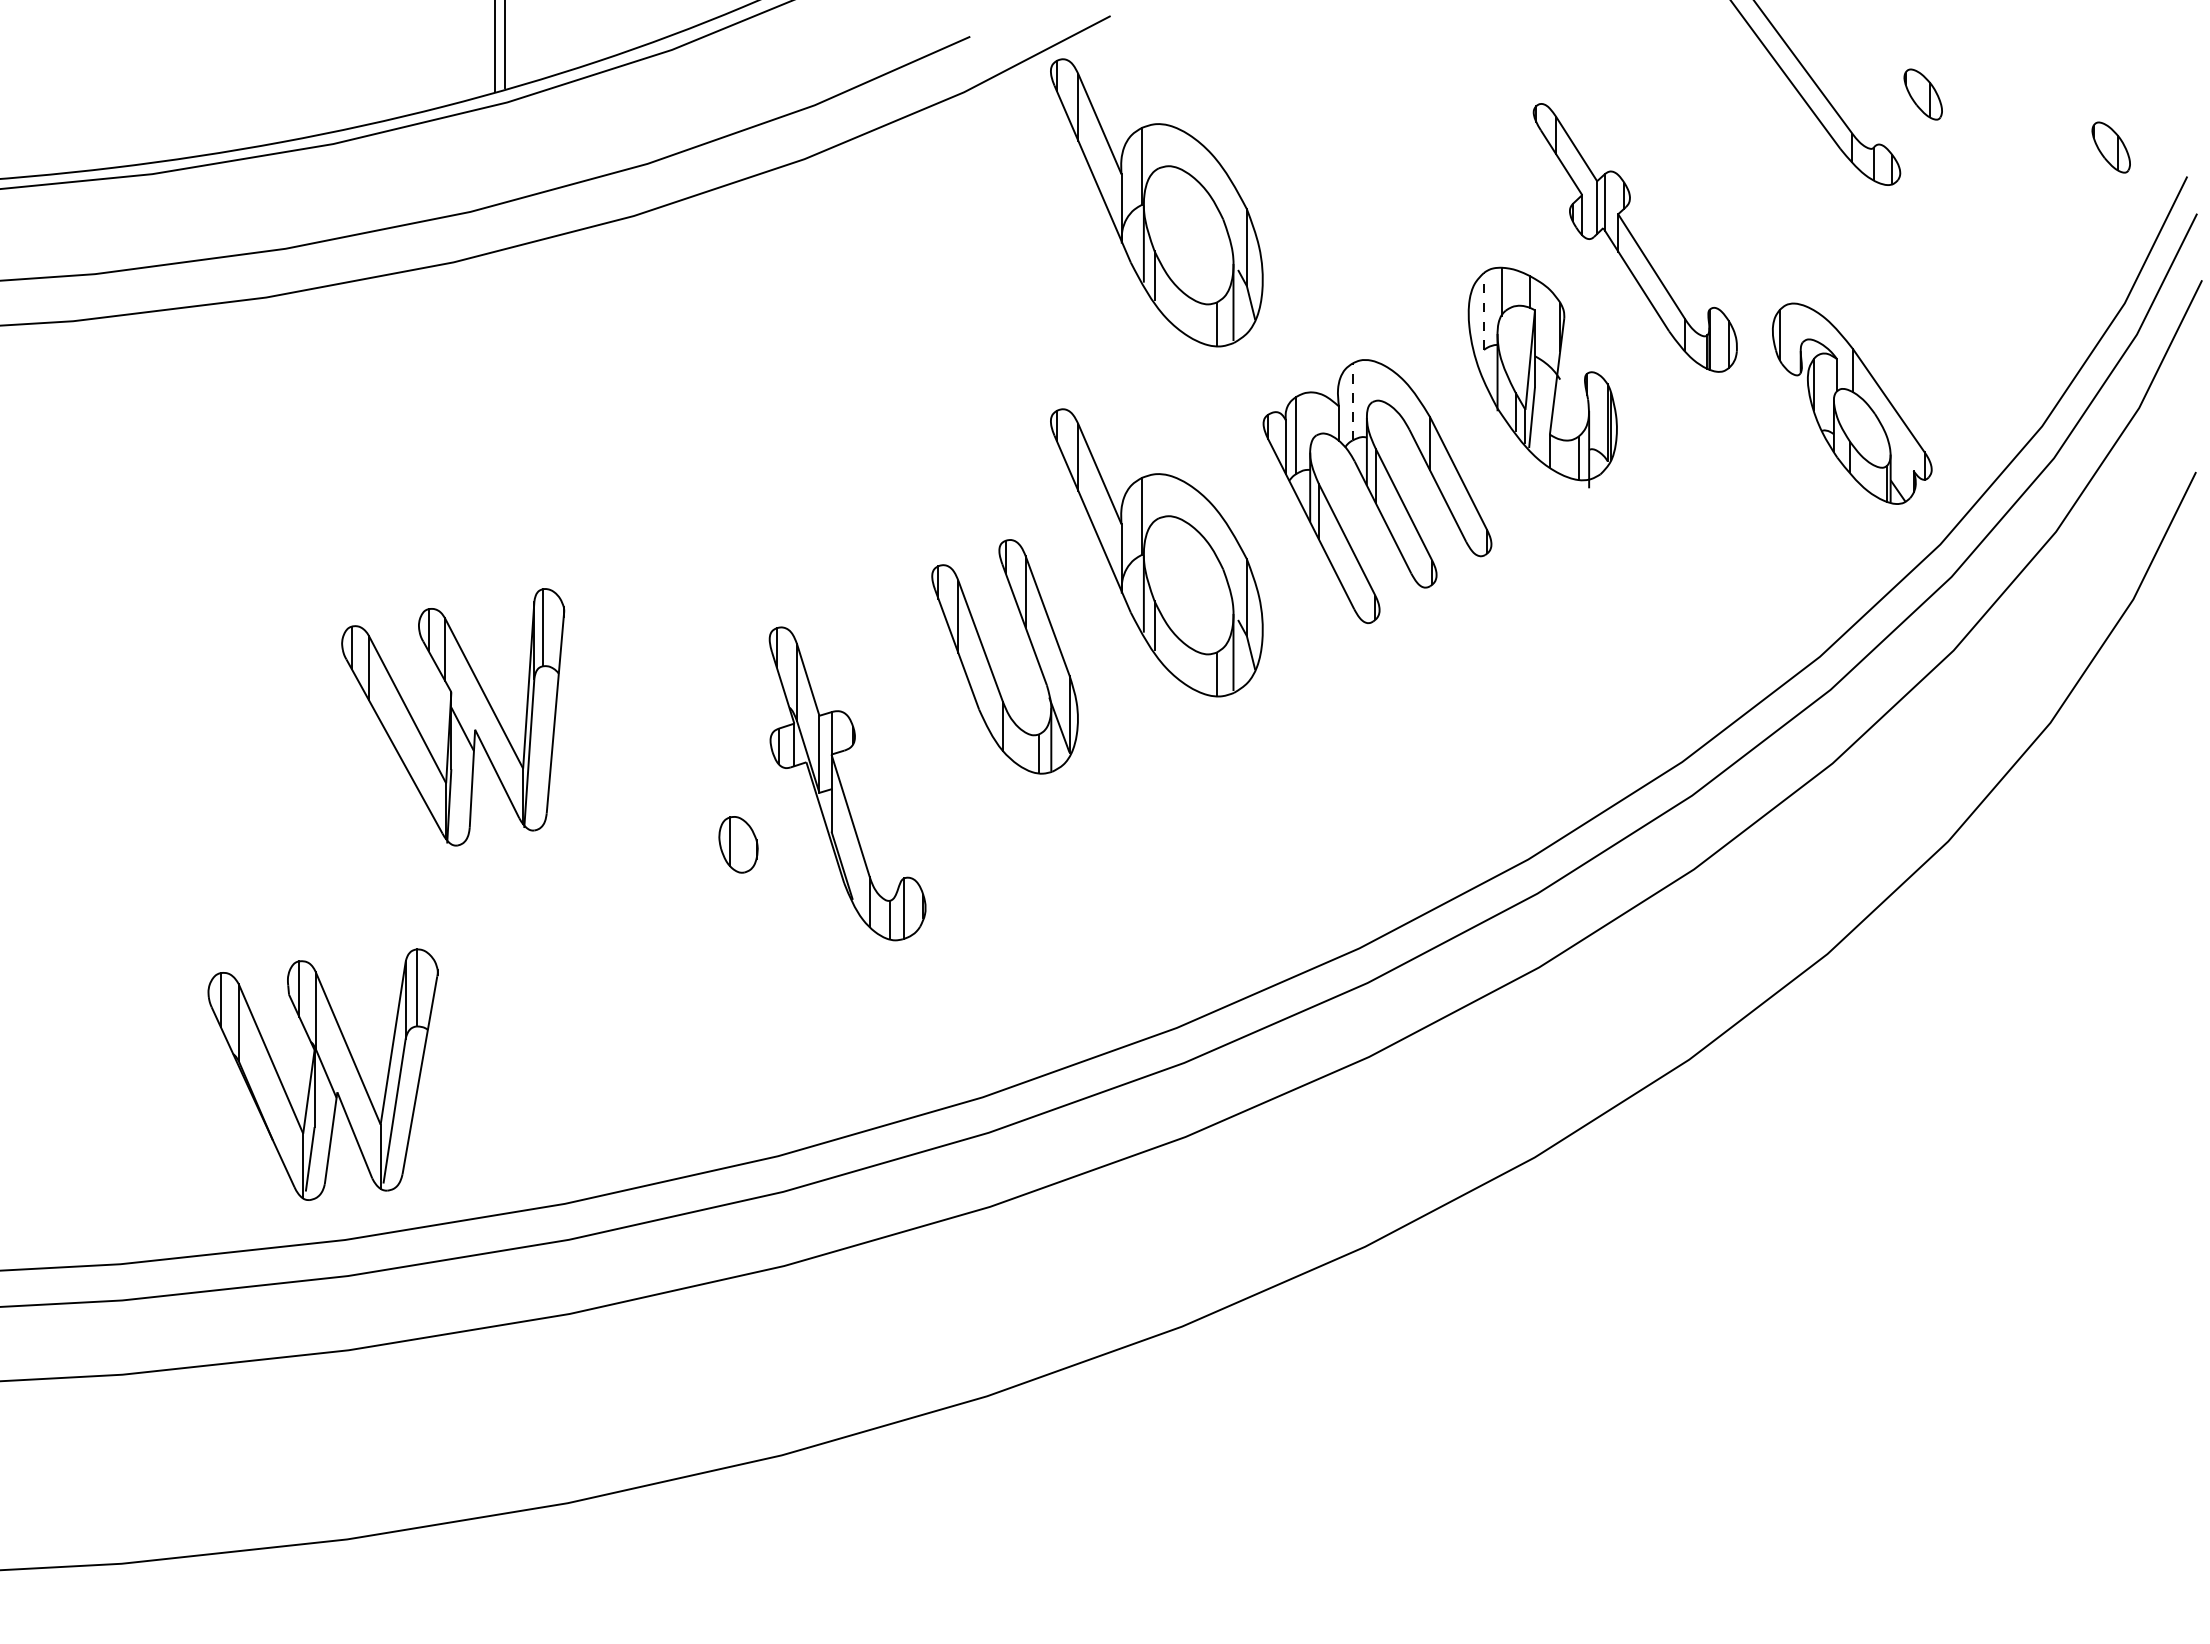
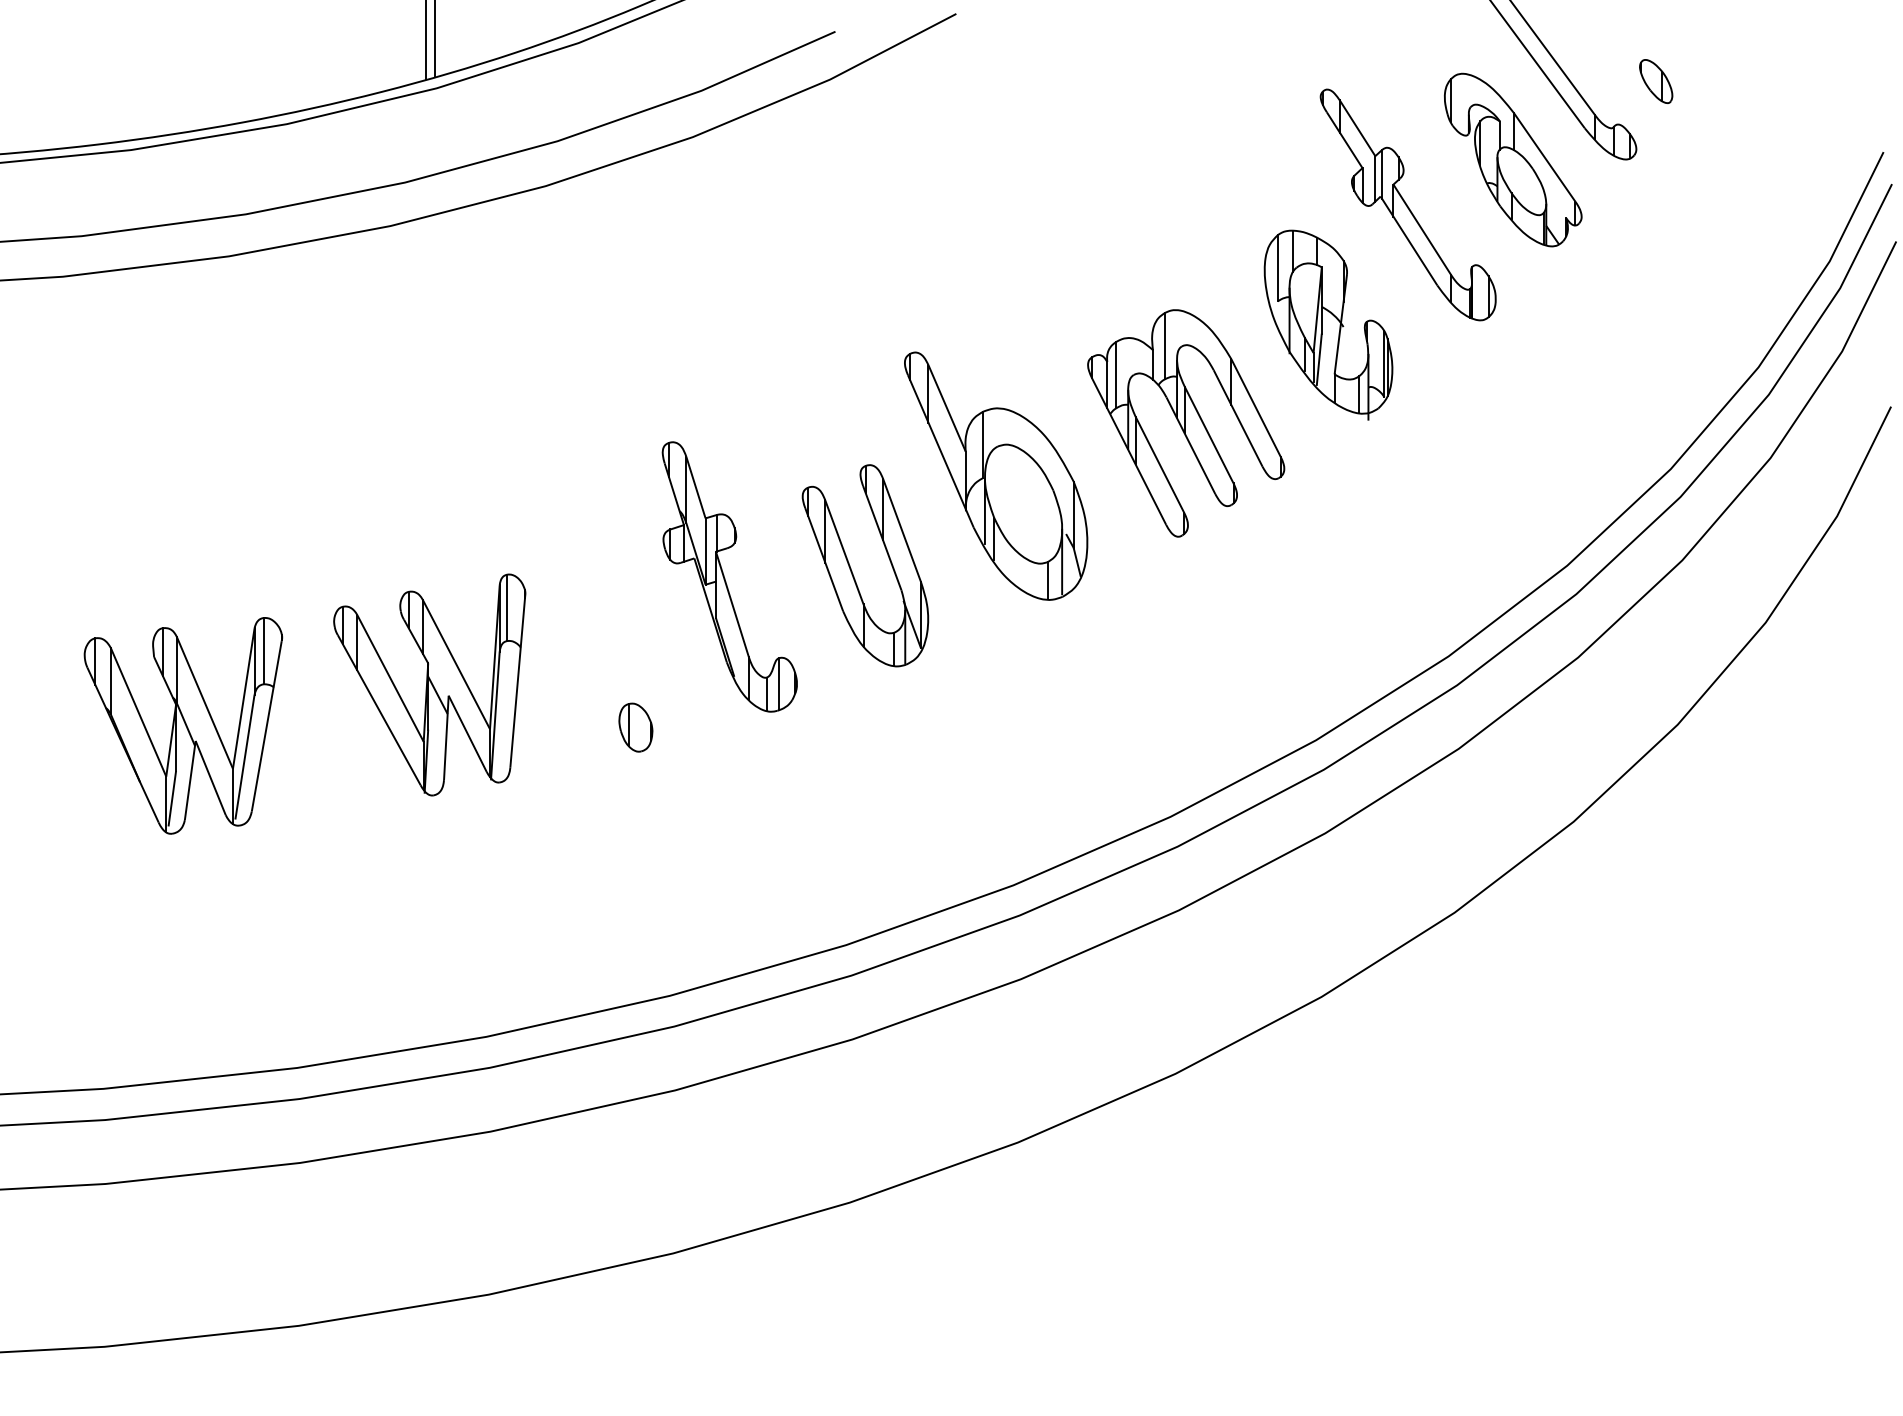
part: (2110, 147) -> (1817, 127), removed
part: (1156, 202) -> (995, 174), removed
line: (1483, 310) -> (1277, 267), dashed -> solid
line: (1352, 401) -> (1164, 345), dashed -> solid
part: (1852, 403) -> (1513, 159), moved
part: (453, 717) -> (430, 685), moved
part: (847, 783) -> (729, 576), moved
part: (322, 1074) -> (182, 725), moved

